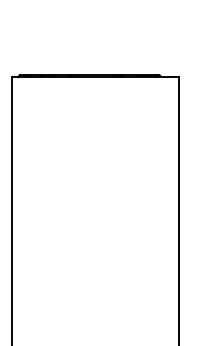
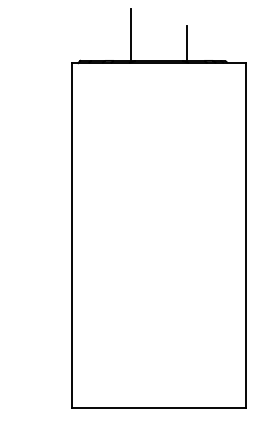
line: (68, 49) -> (130, 34), added
line: (123, 57) -> (187, 42), added

